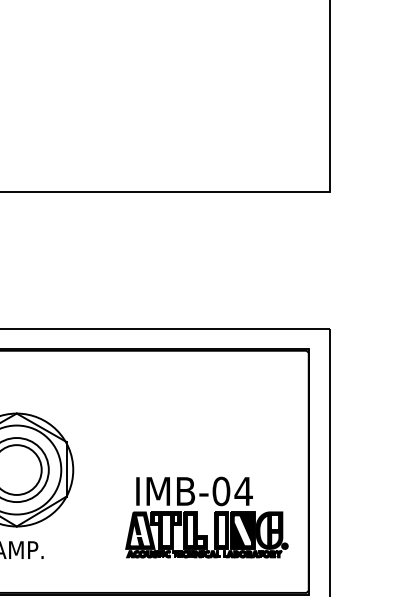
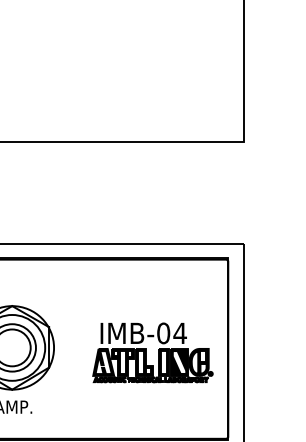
part: (214, 517) -> (158, 352), moved

